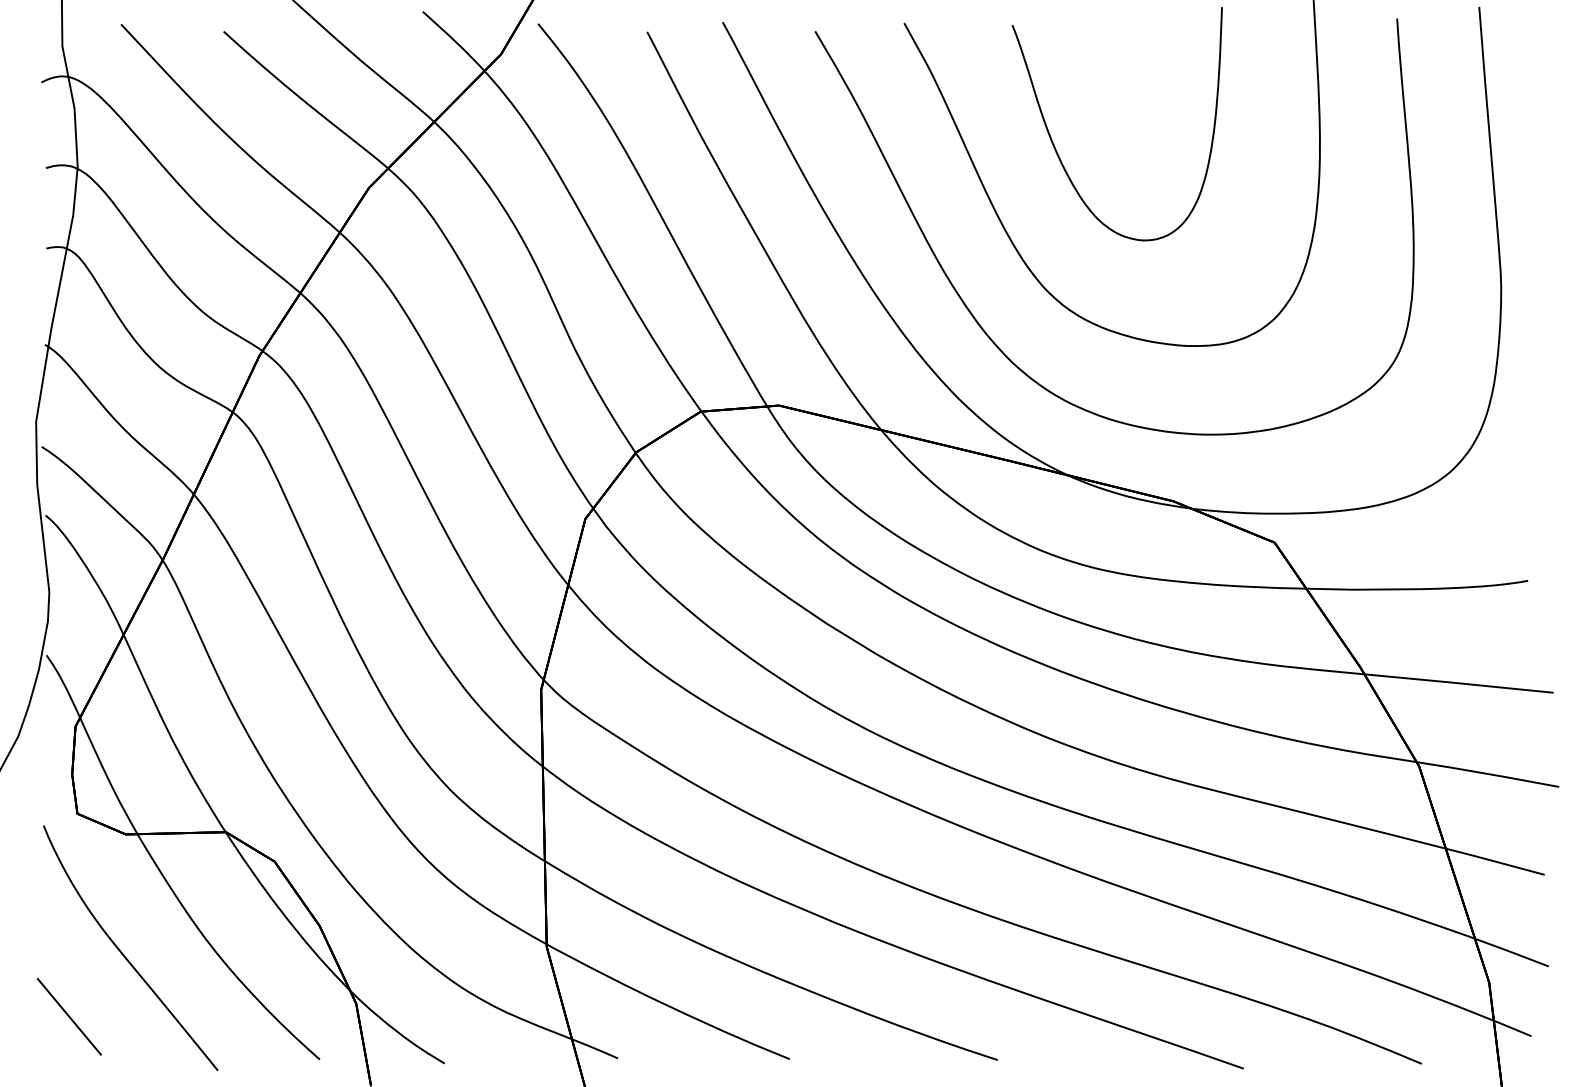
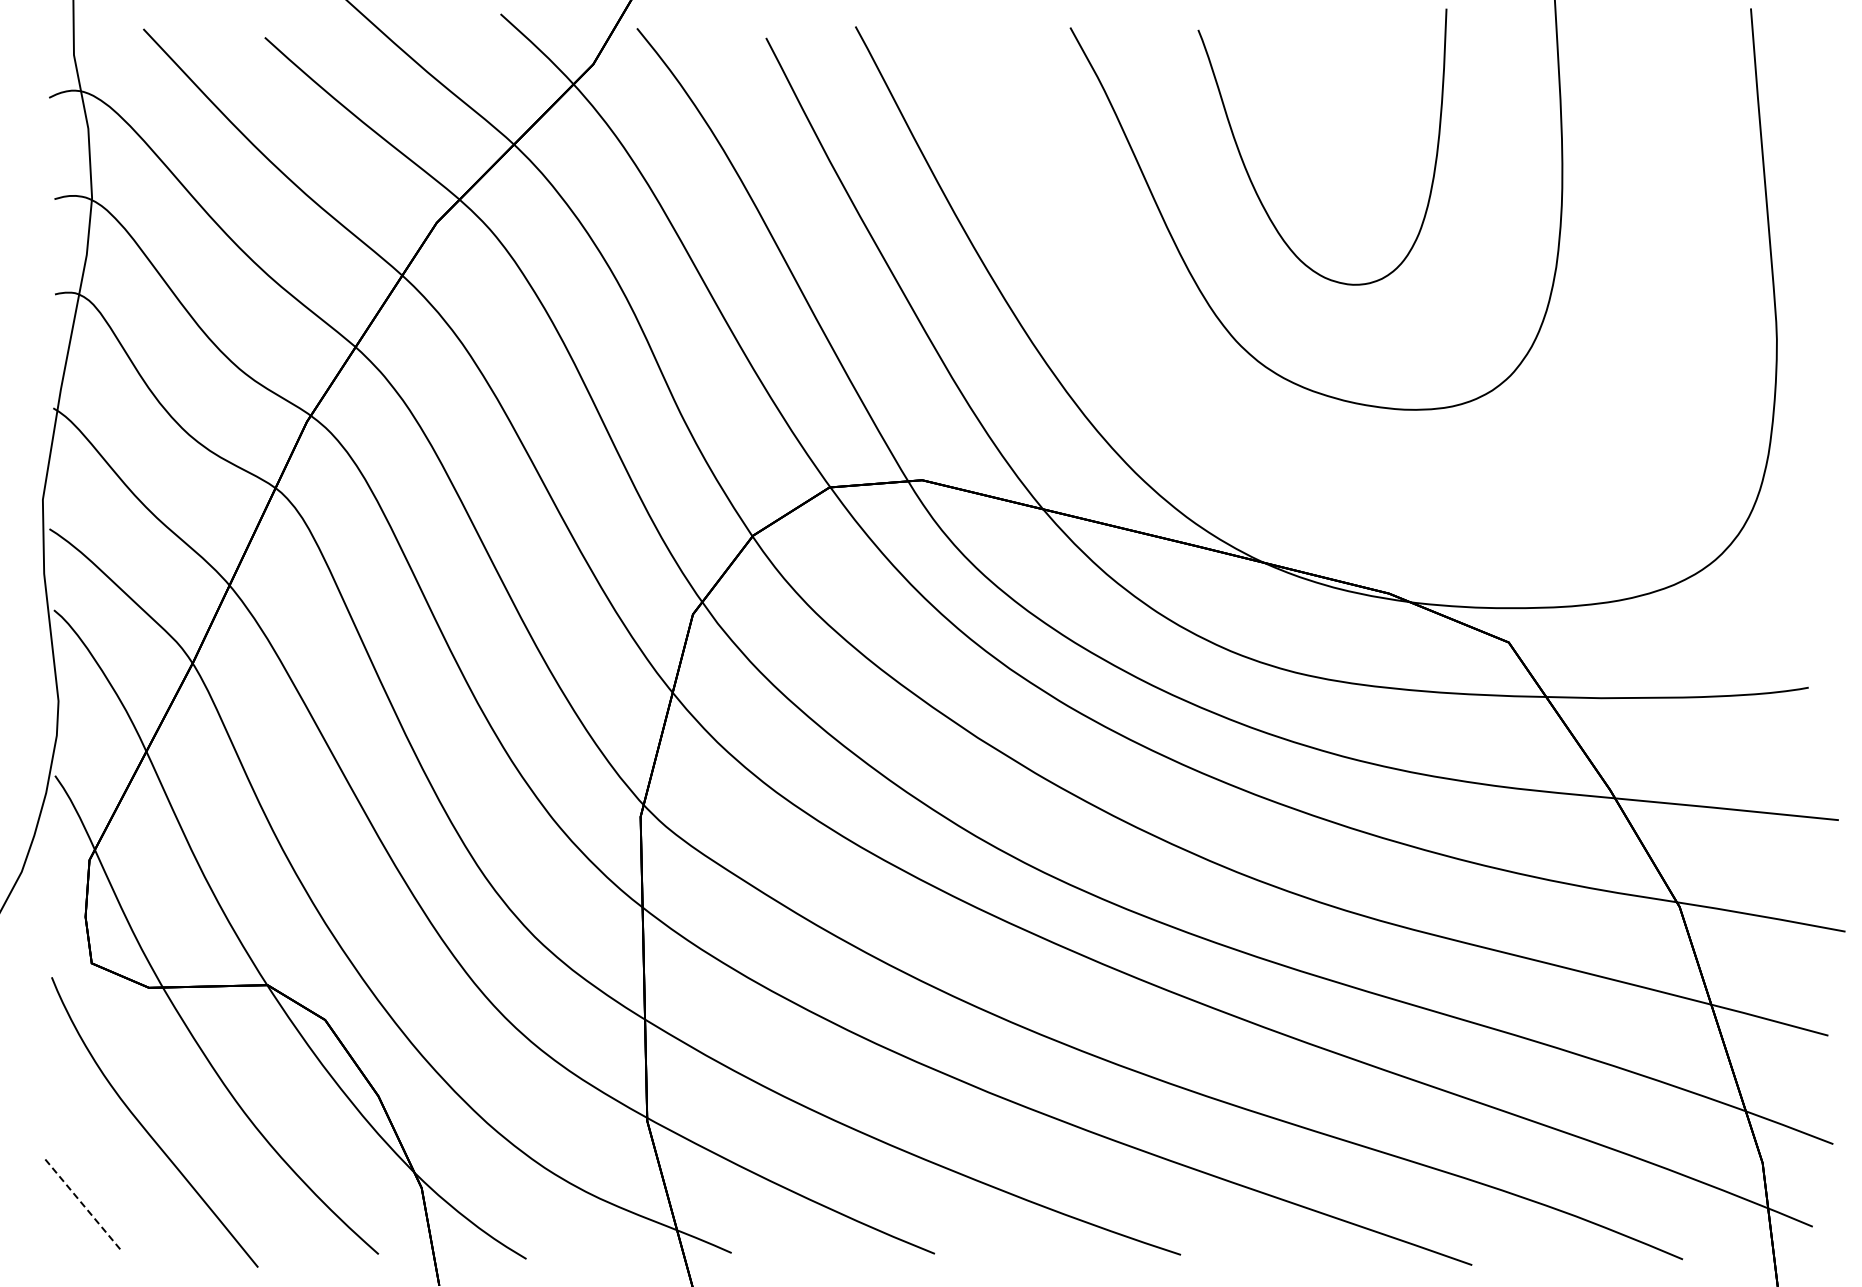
curve: (986, 332) -> (1167, 393), removed
line: (68, 1016) -> (81, 1203), solid -> dashed

